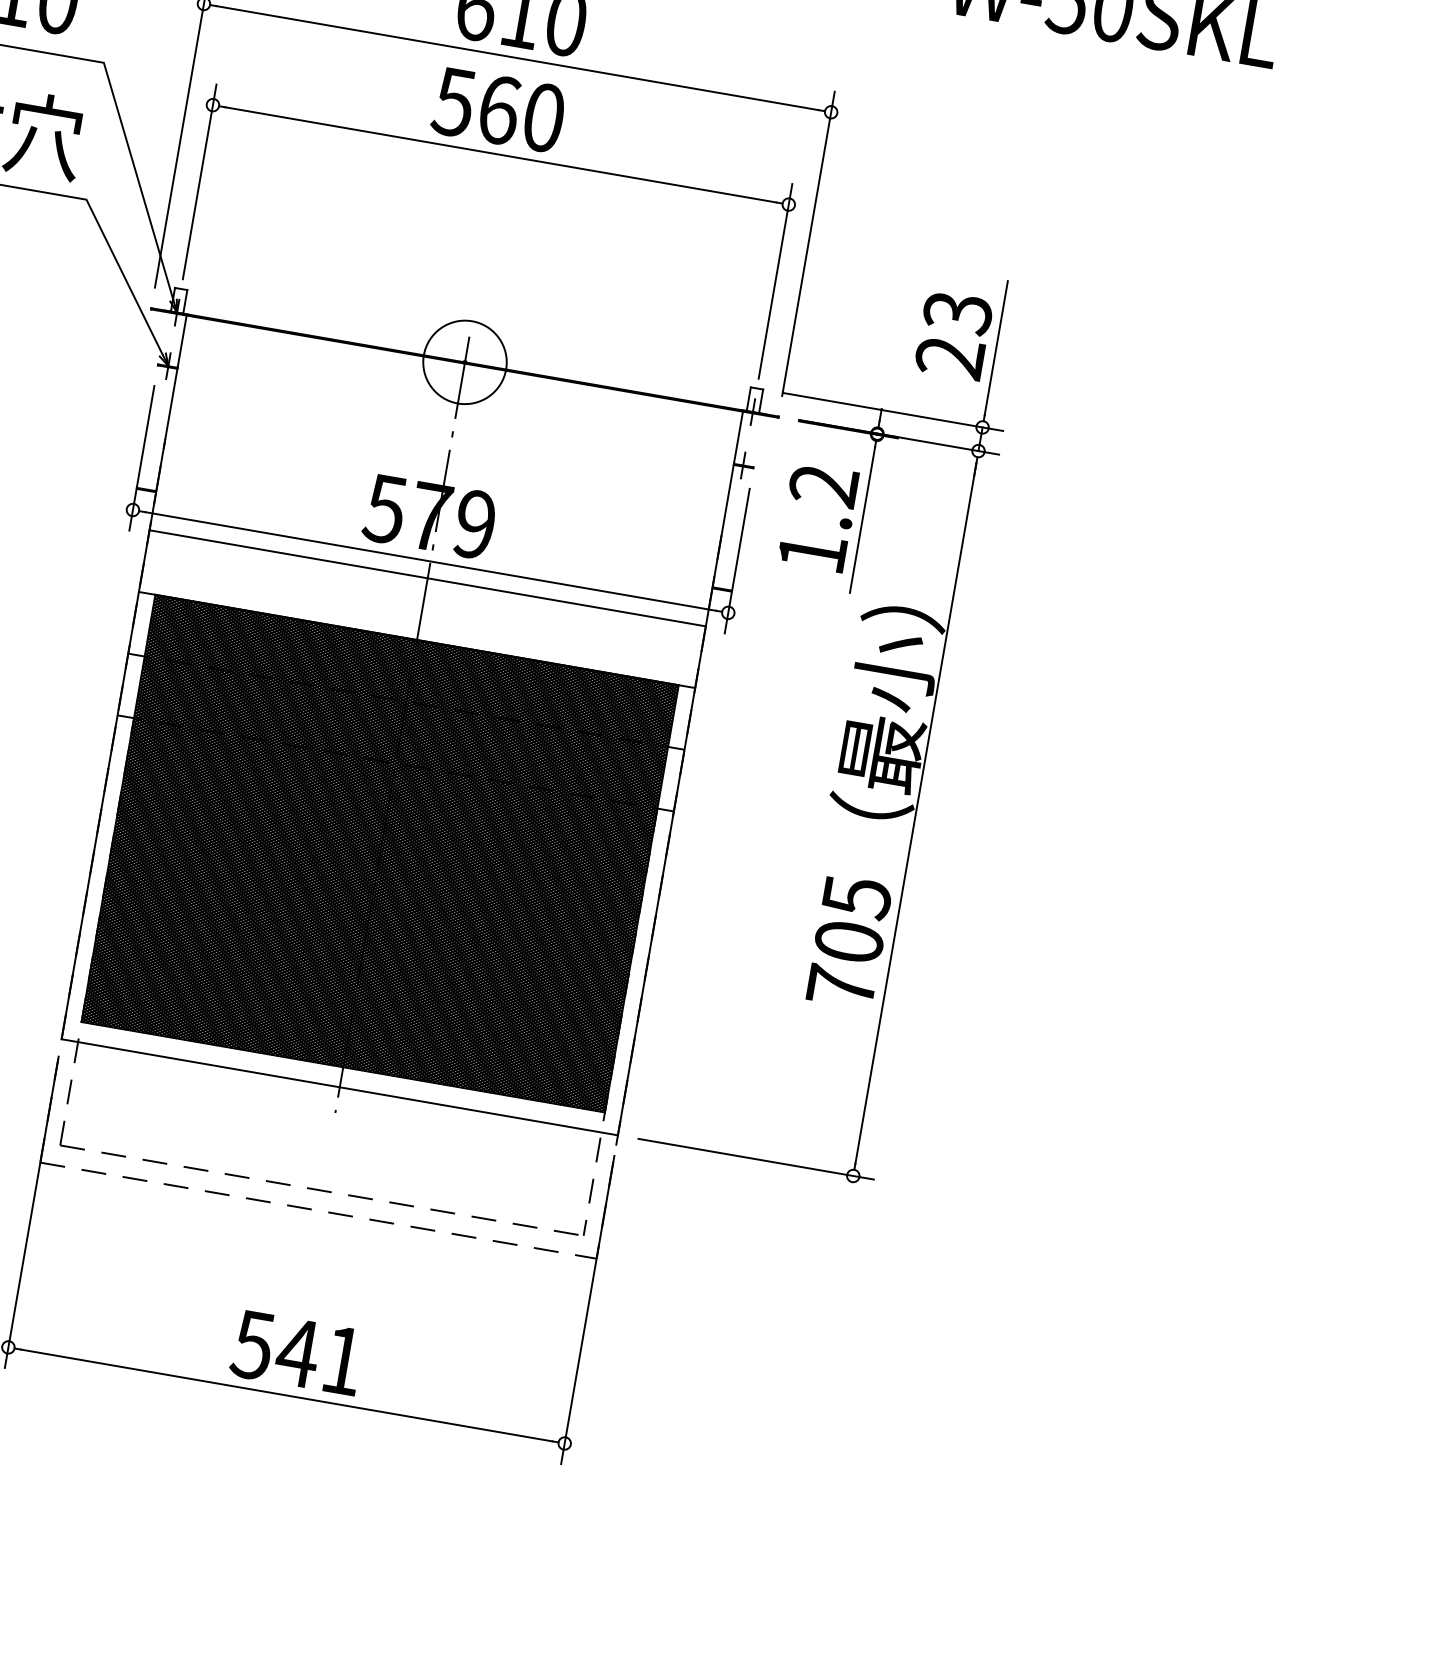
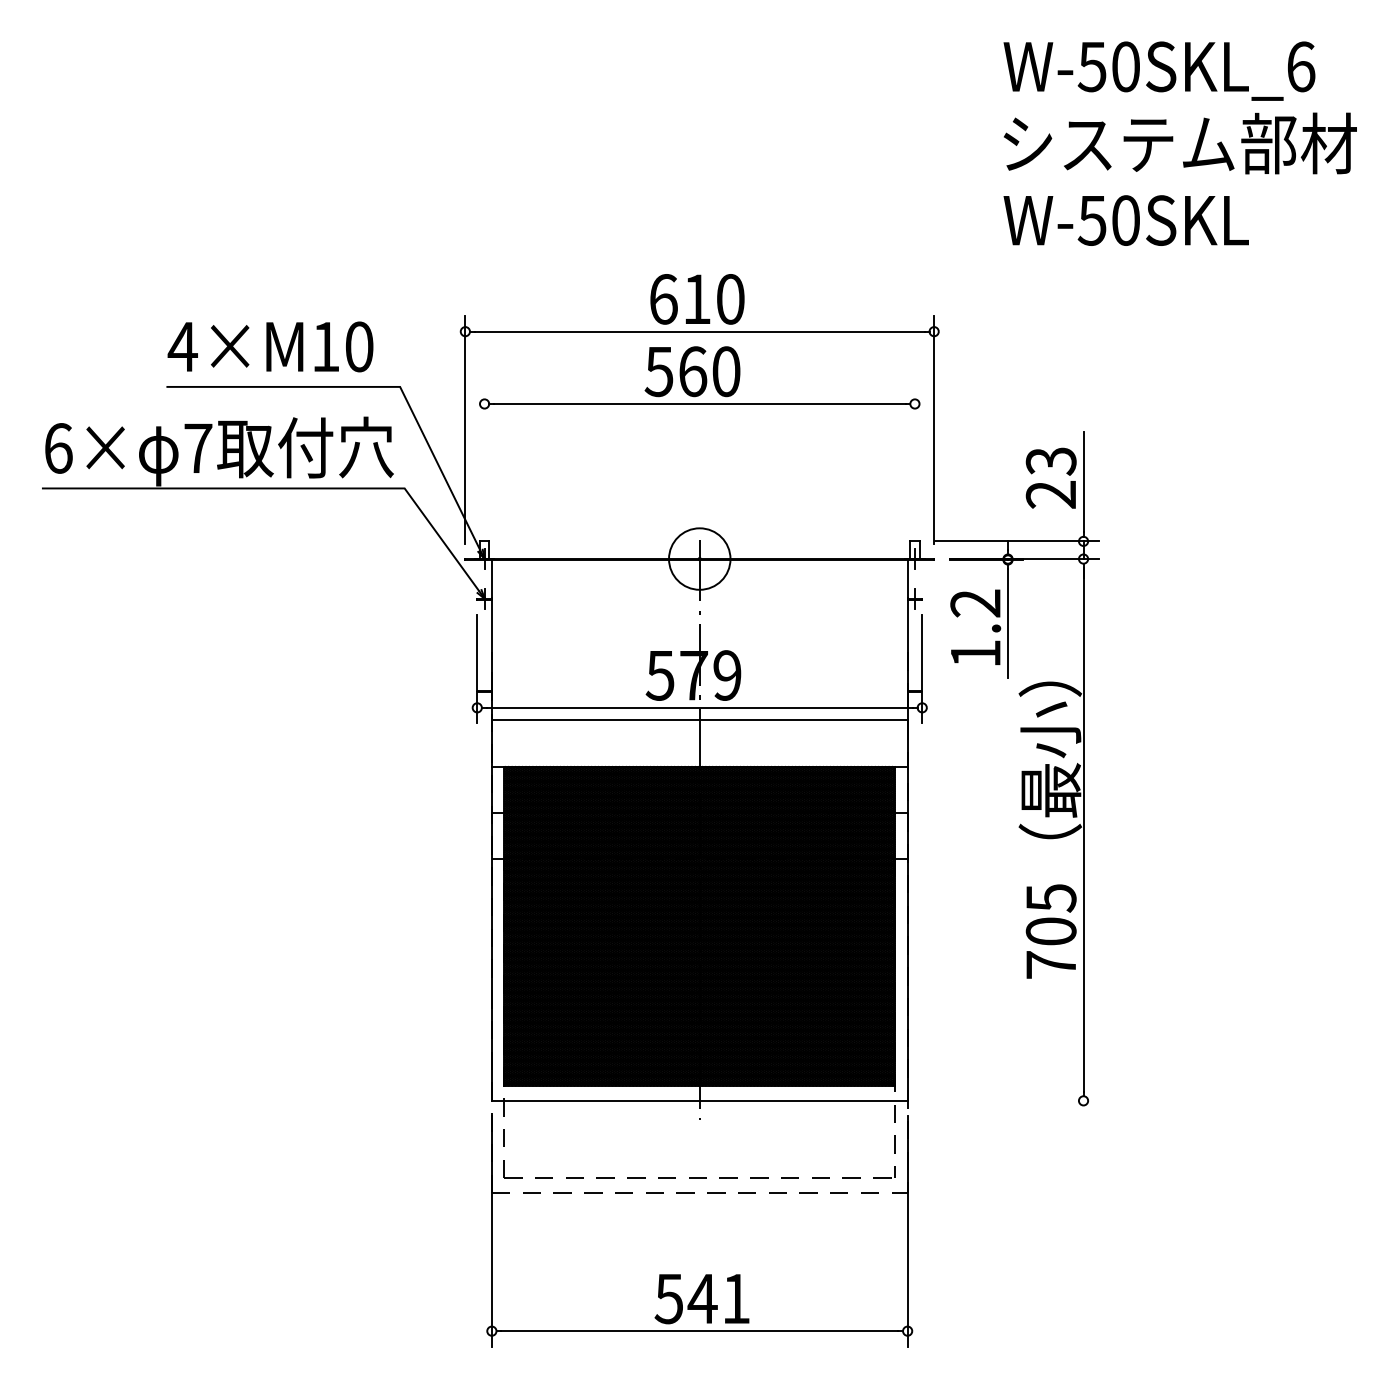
line: (199, 182) -> (484, 461), removed
line: (774, 281) -> (914, 461), removed
line: (755, 1158) -> (1010, 1100), removed

